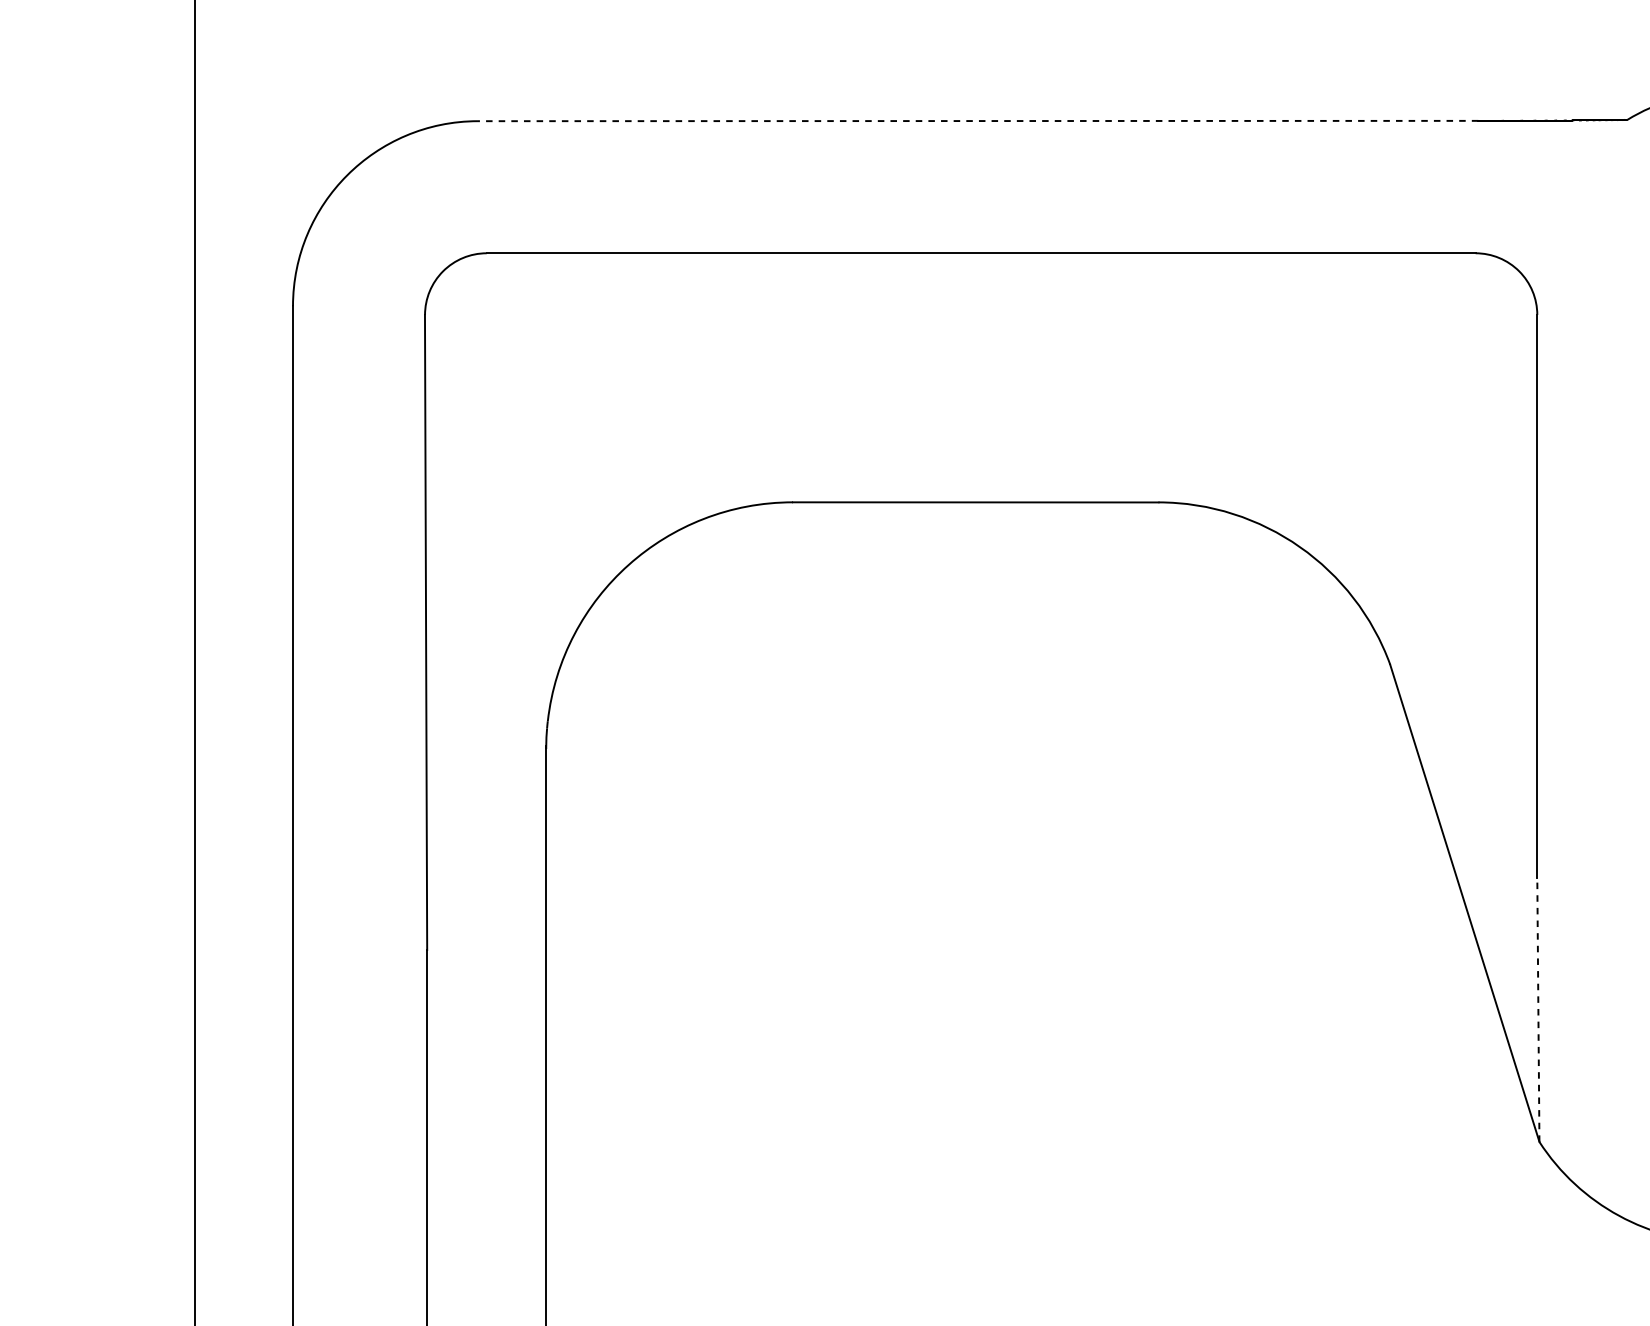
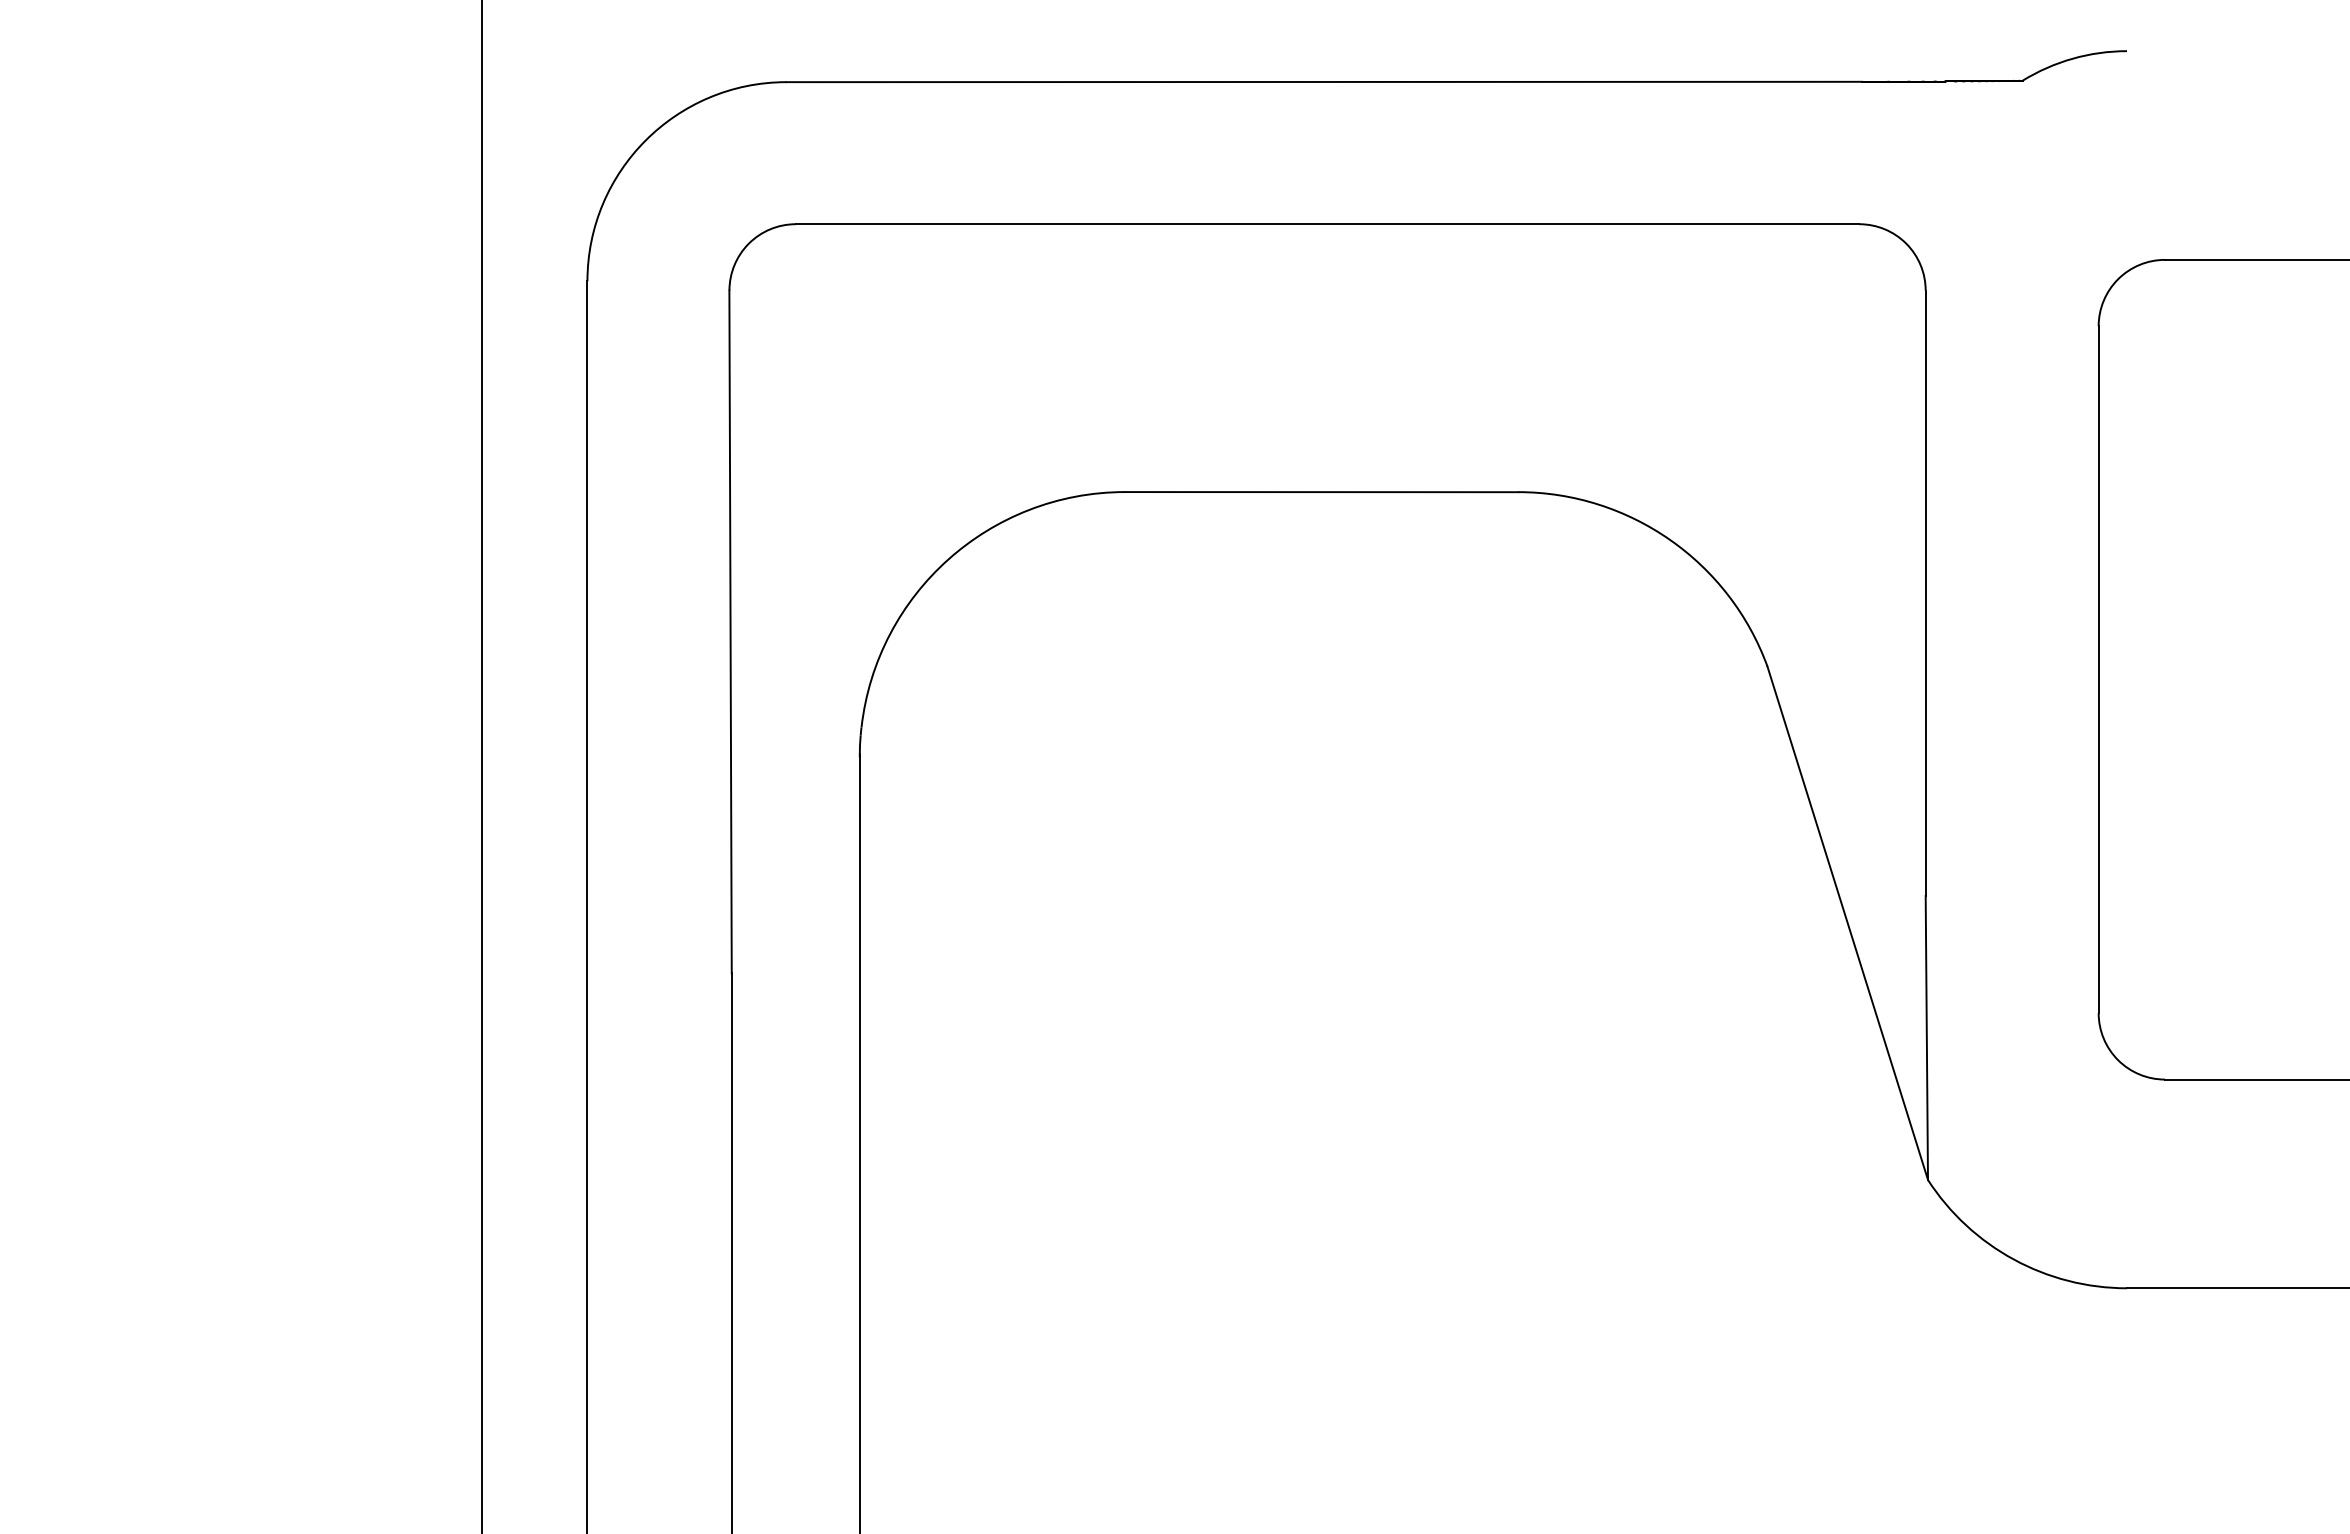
line: (978, 120) -> (1324, 81), dashed -> solid
line: (1538, 1010) -> (1926, 1038), dashed -> solid

